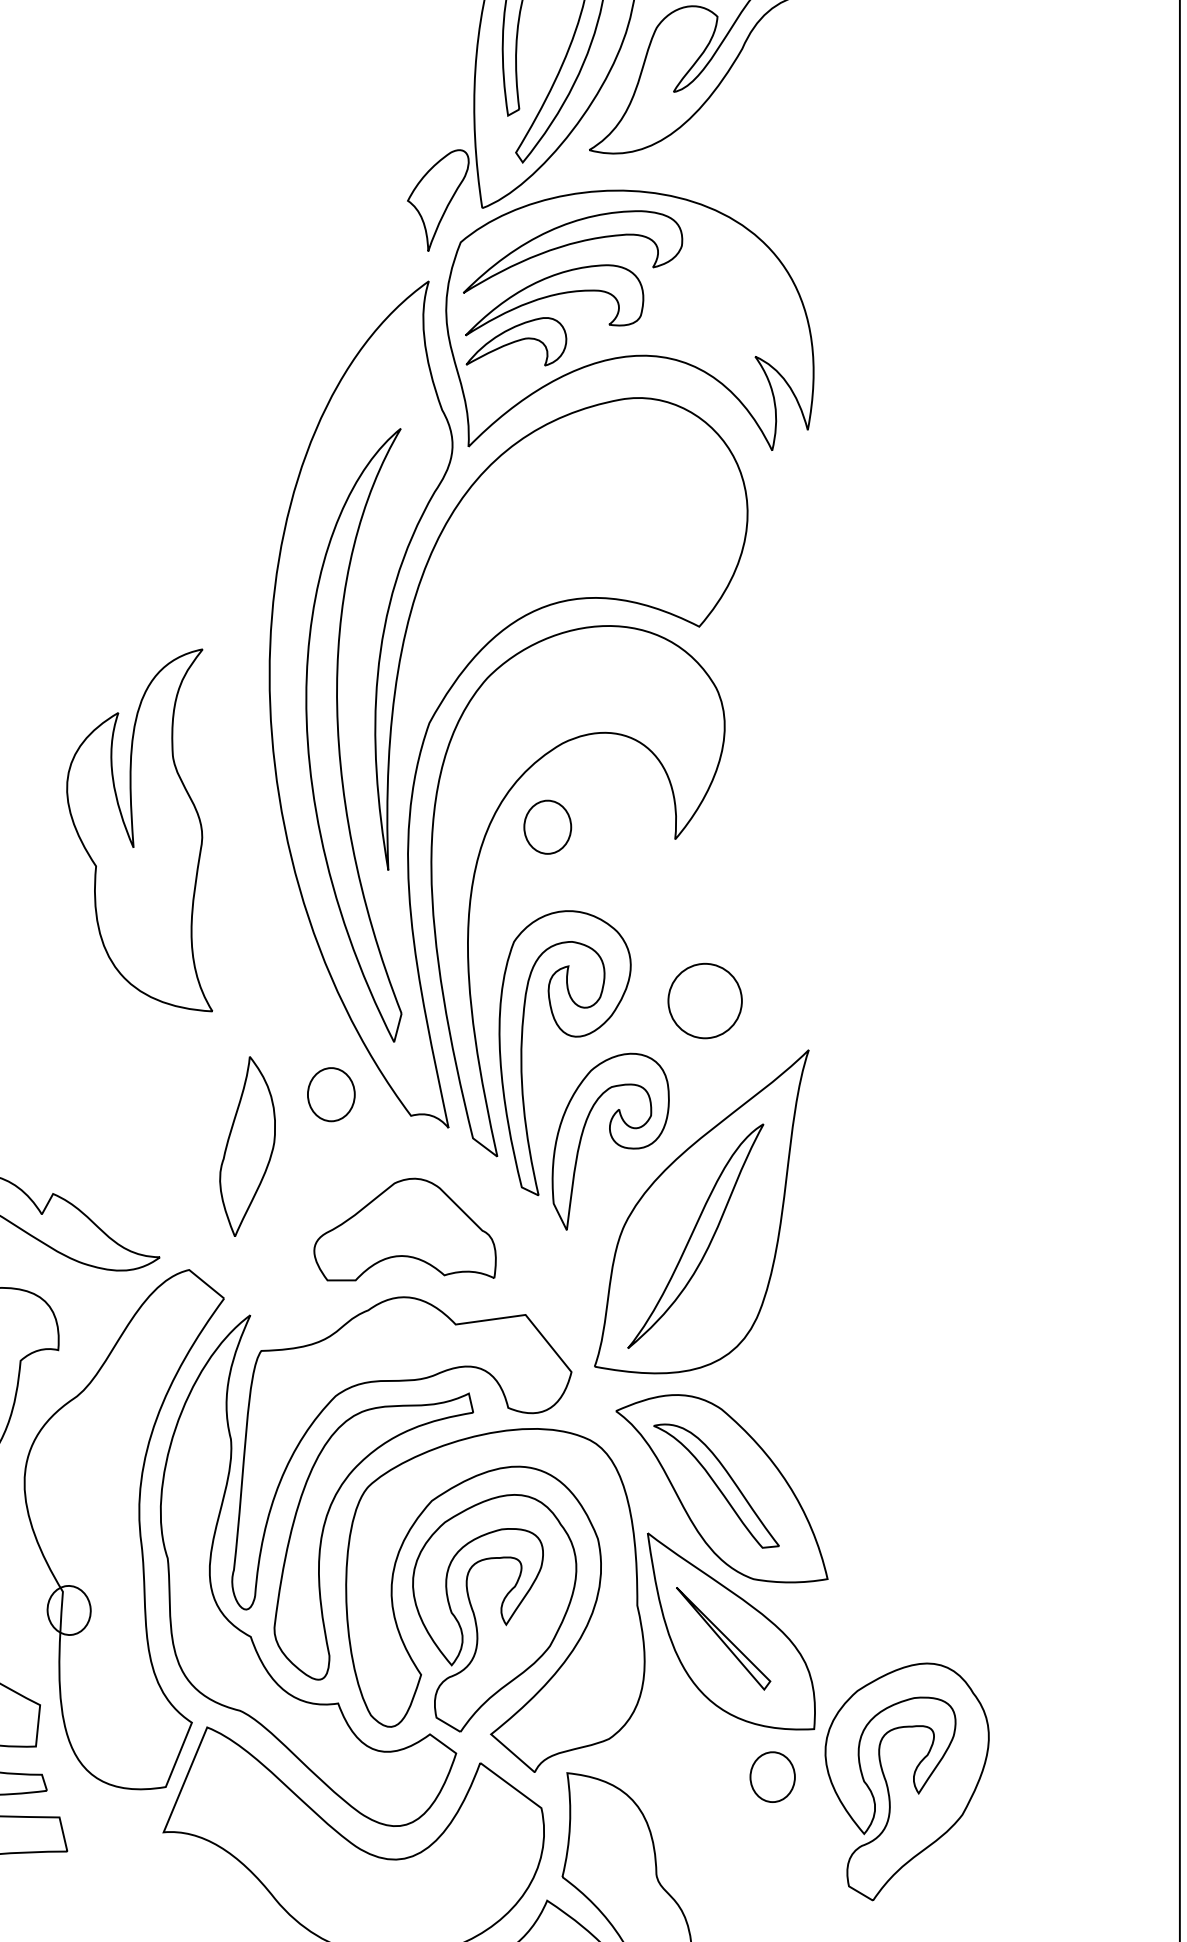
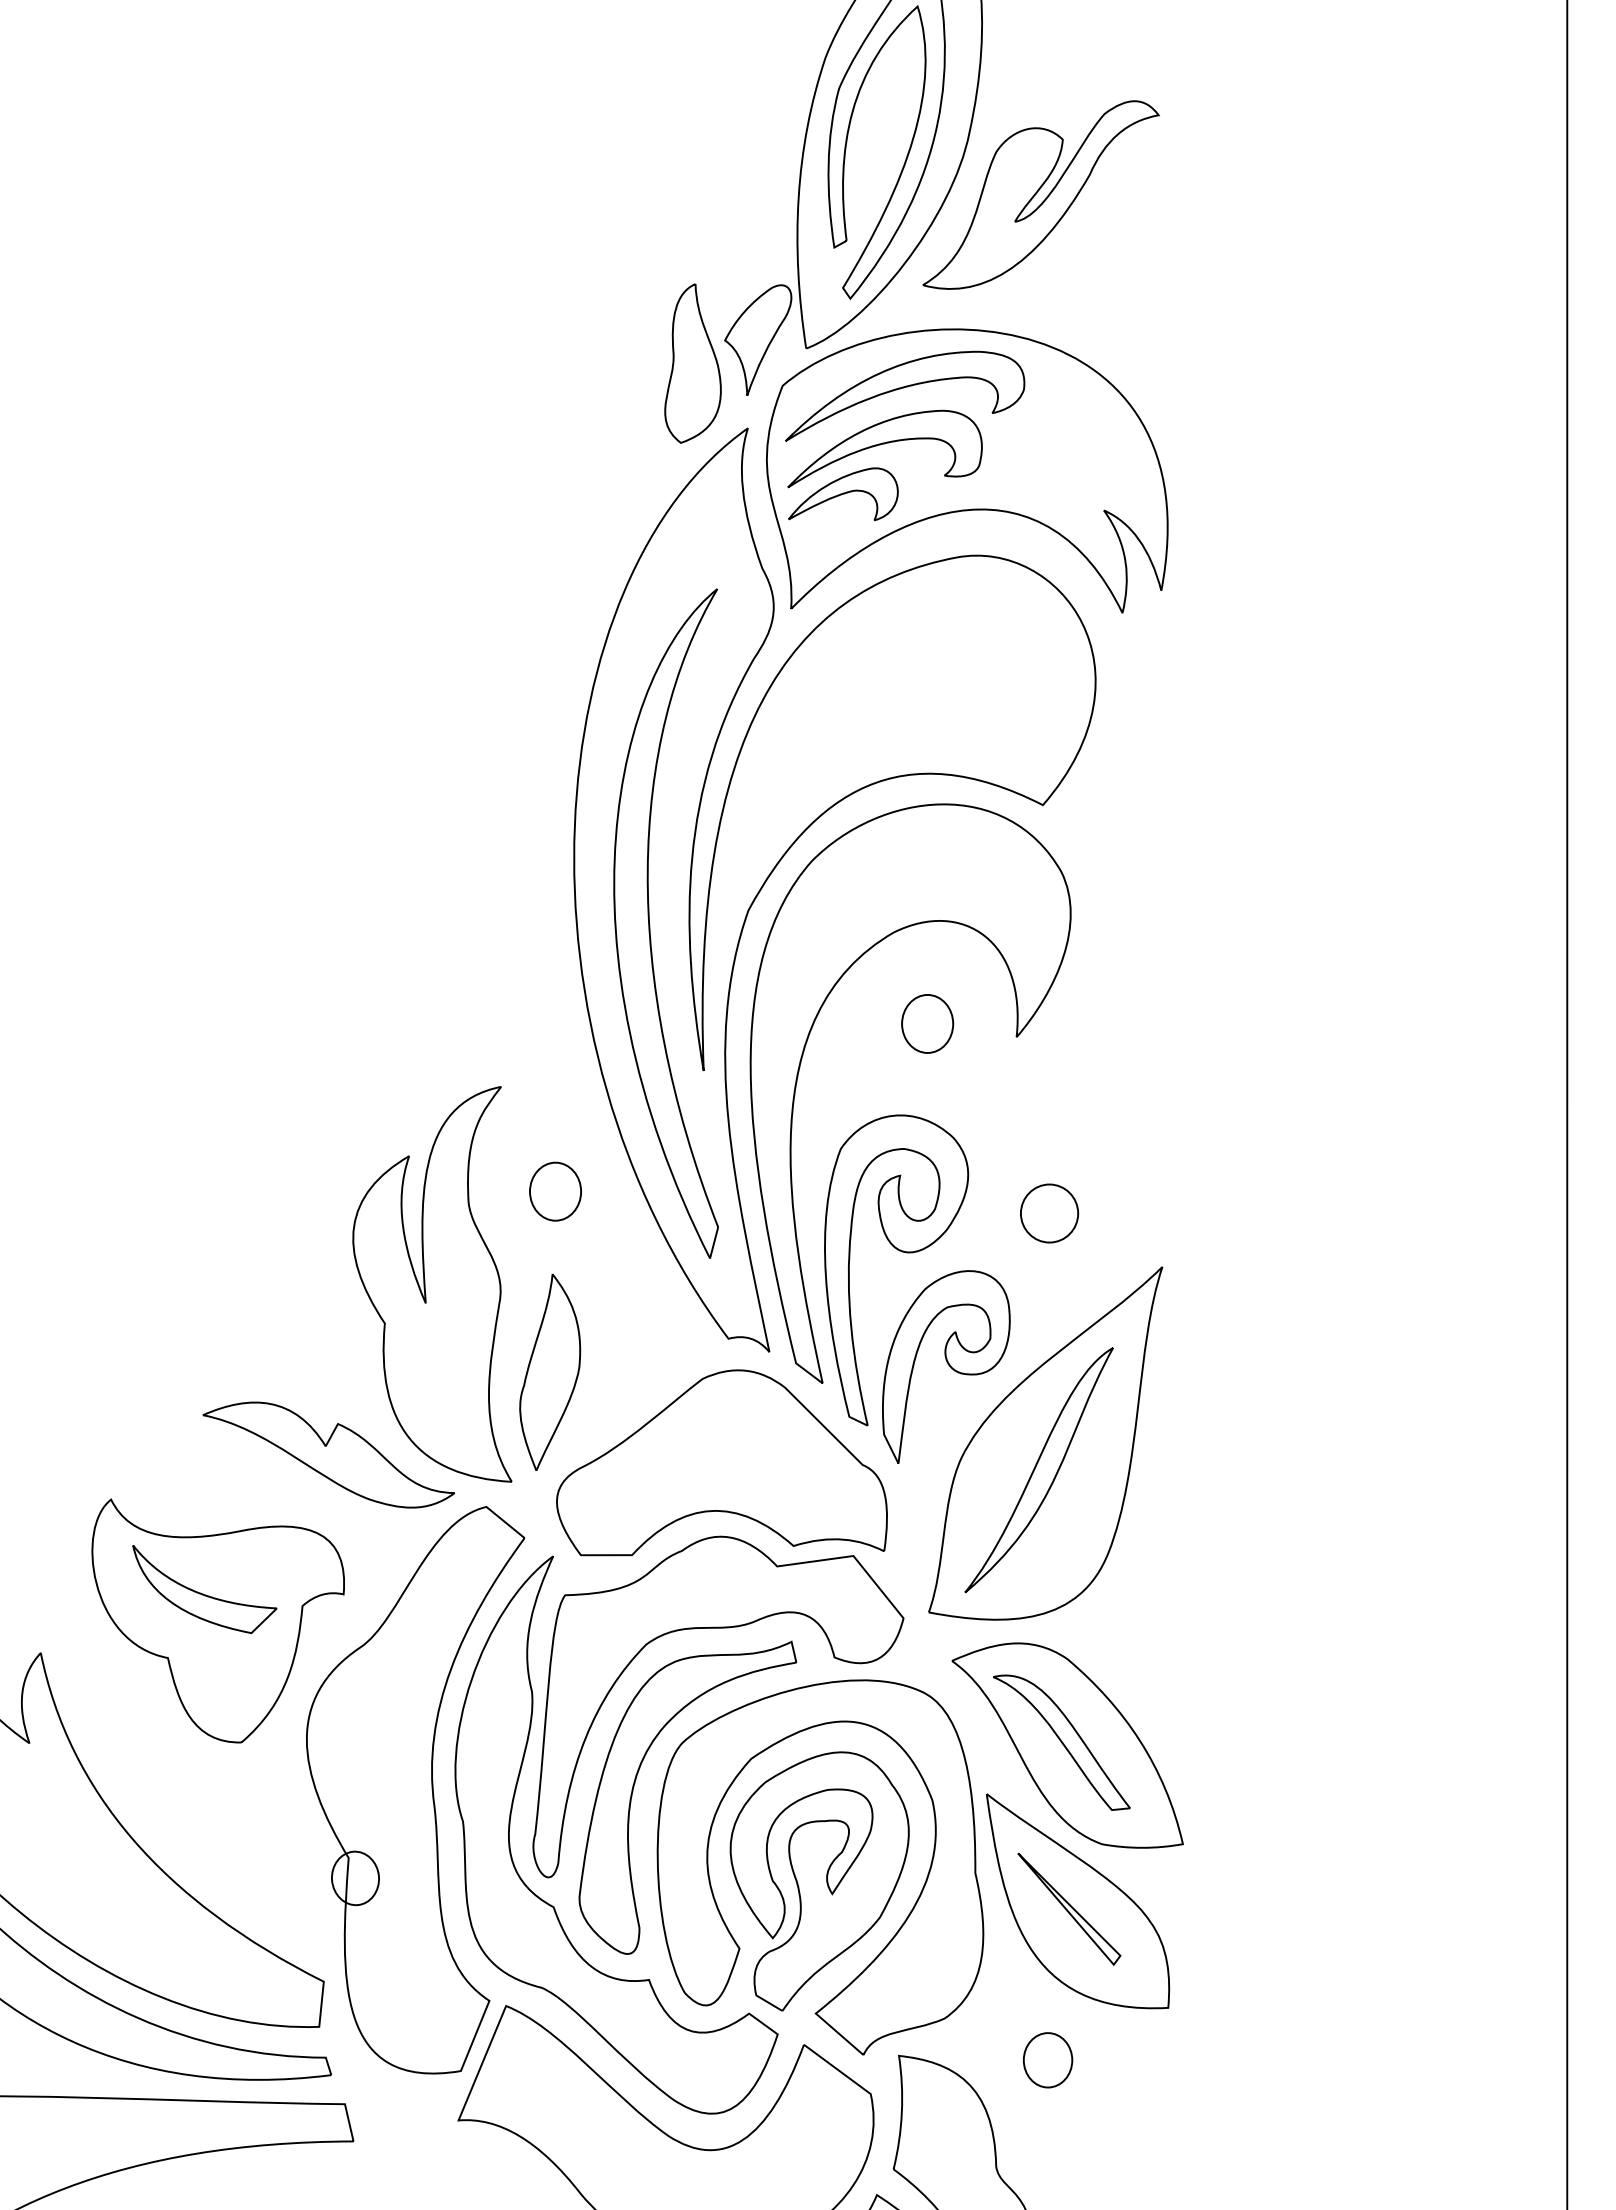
part: (378, 221) -> (692, 363), added
part: (547, 826) -> (927, 1023), moved
part: (139, 830) -> (432, 1284), moved
part: (705, 1001) -> (1049, 1213), size x0.71
part: (331, 1094) -> (555, 1191), moved
part: (404, 1229) -> (721, 1462), size x1.67
part: (772, 1777) -> (1047, 2060), moved
part: (906, 1781) -> (1269, 2065), removed

